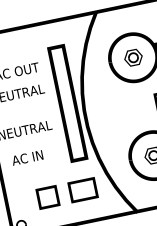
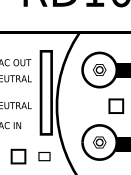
part: (83, 190) -> (44, 156), size x0.6

